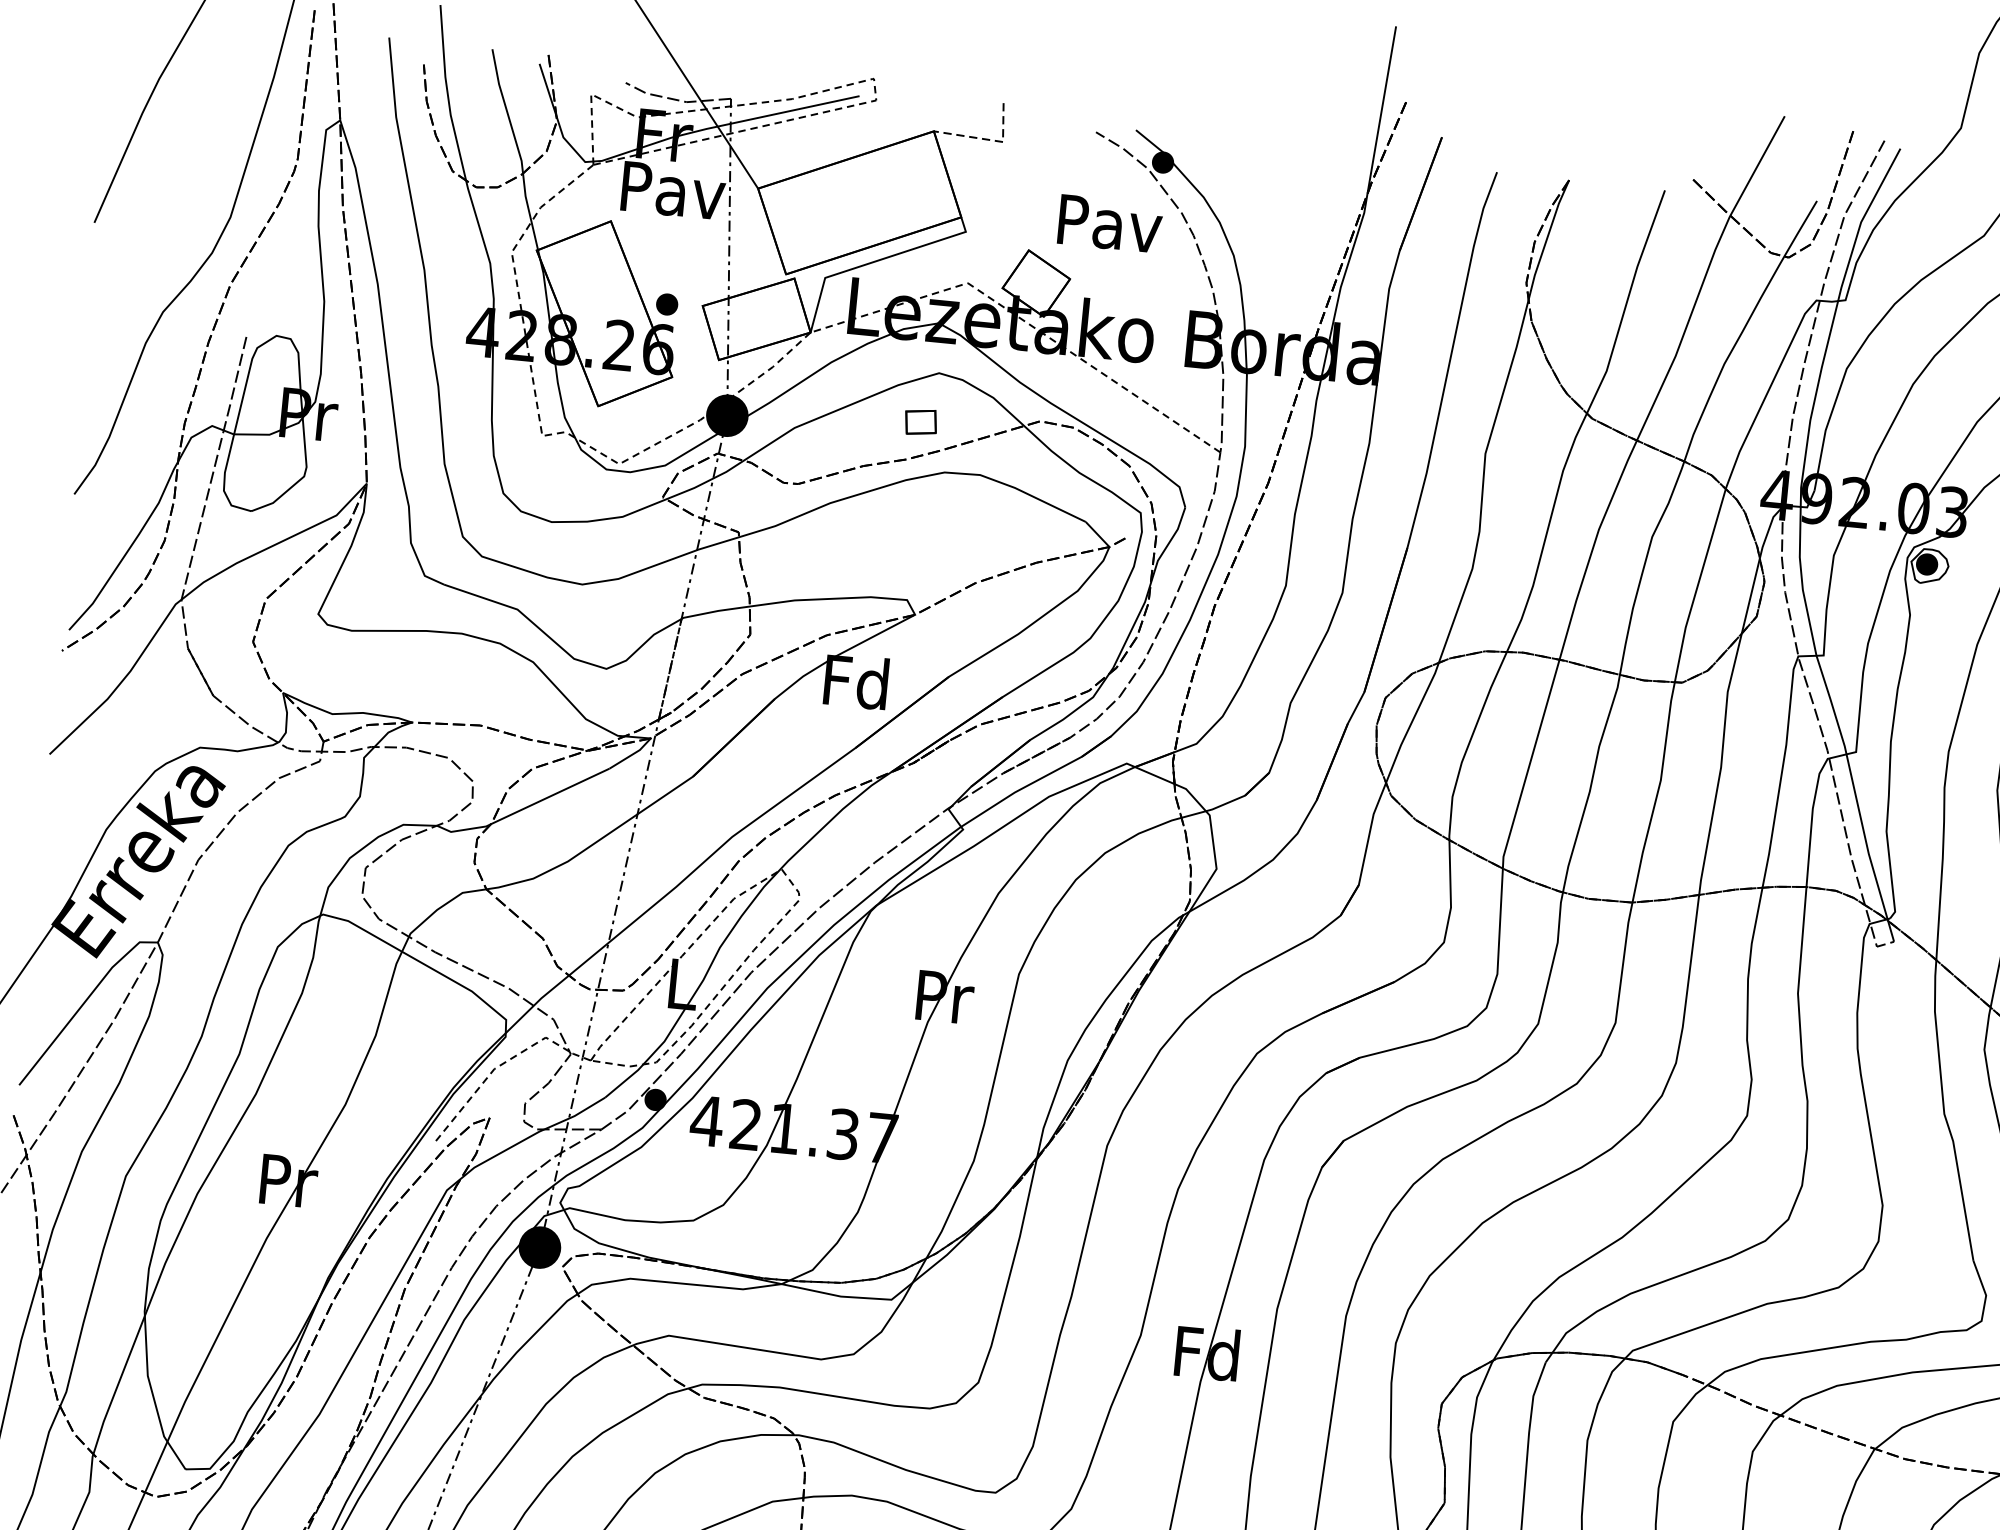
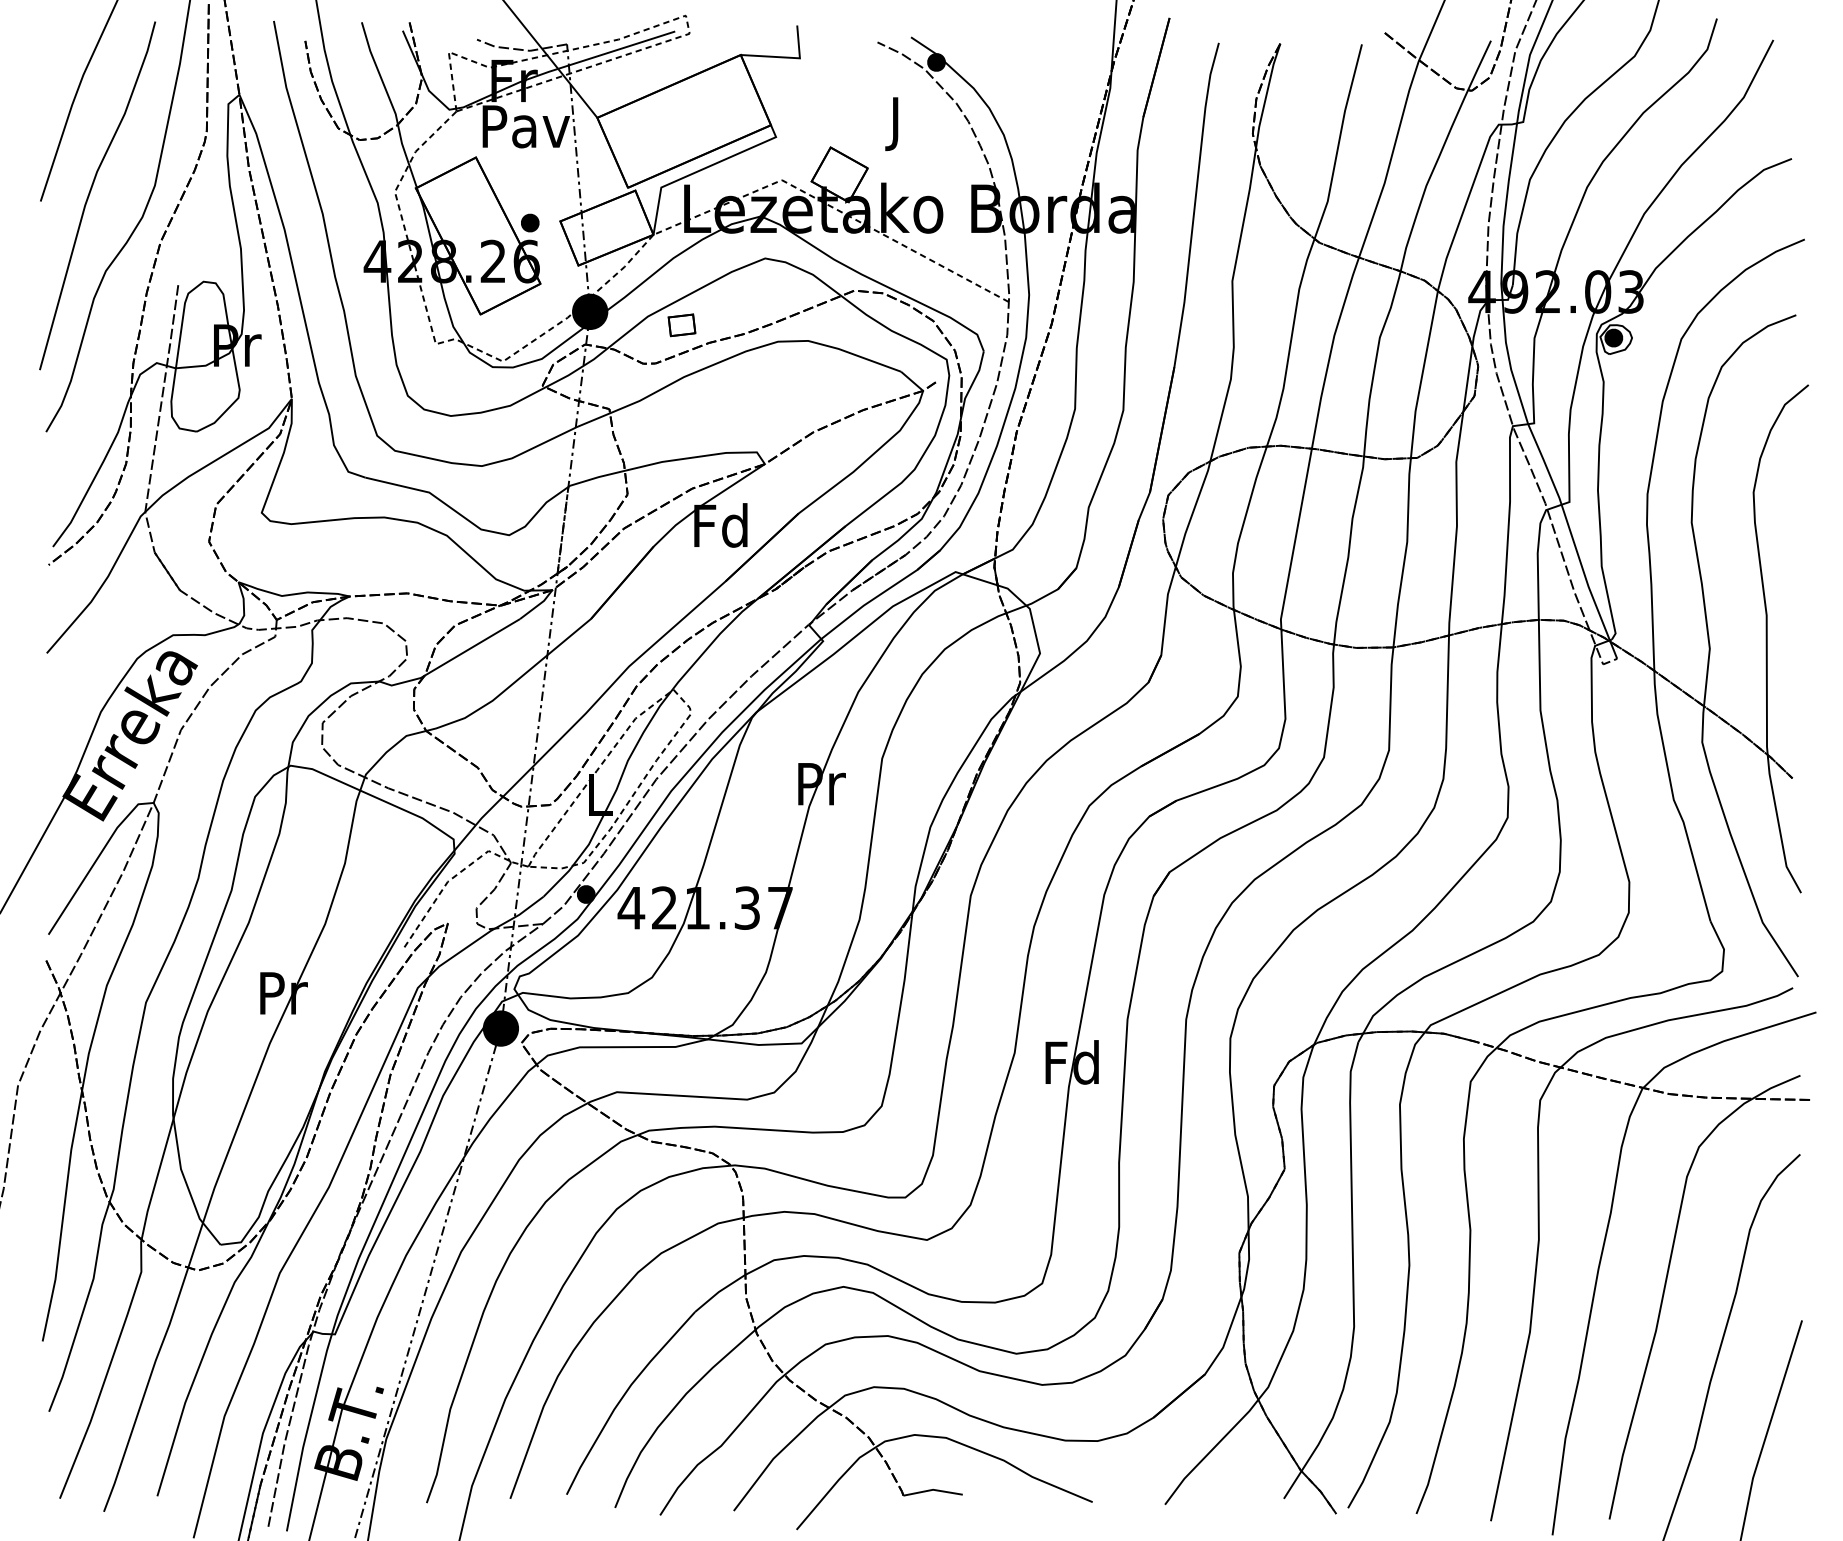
line: (988, 139) -> (787, 57), dashed -> solid
curve: (155, 216) -> (91, 191), added
text: (1108, 230) -> (896, 124), Pav -> J
part: (920, 422) -> (681, 325), moved

